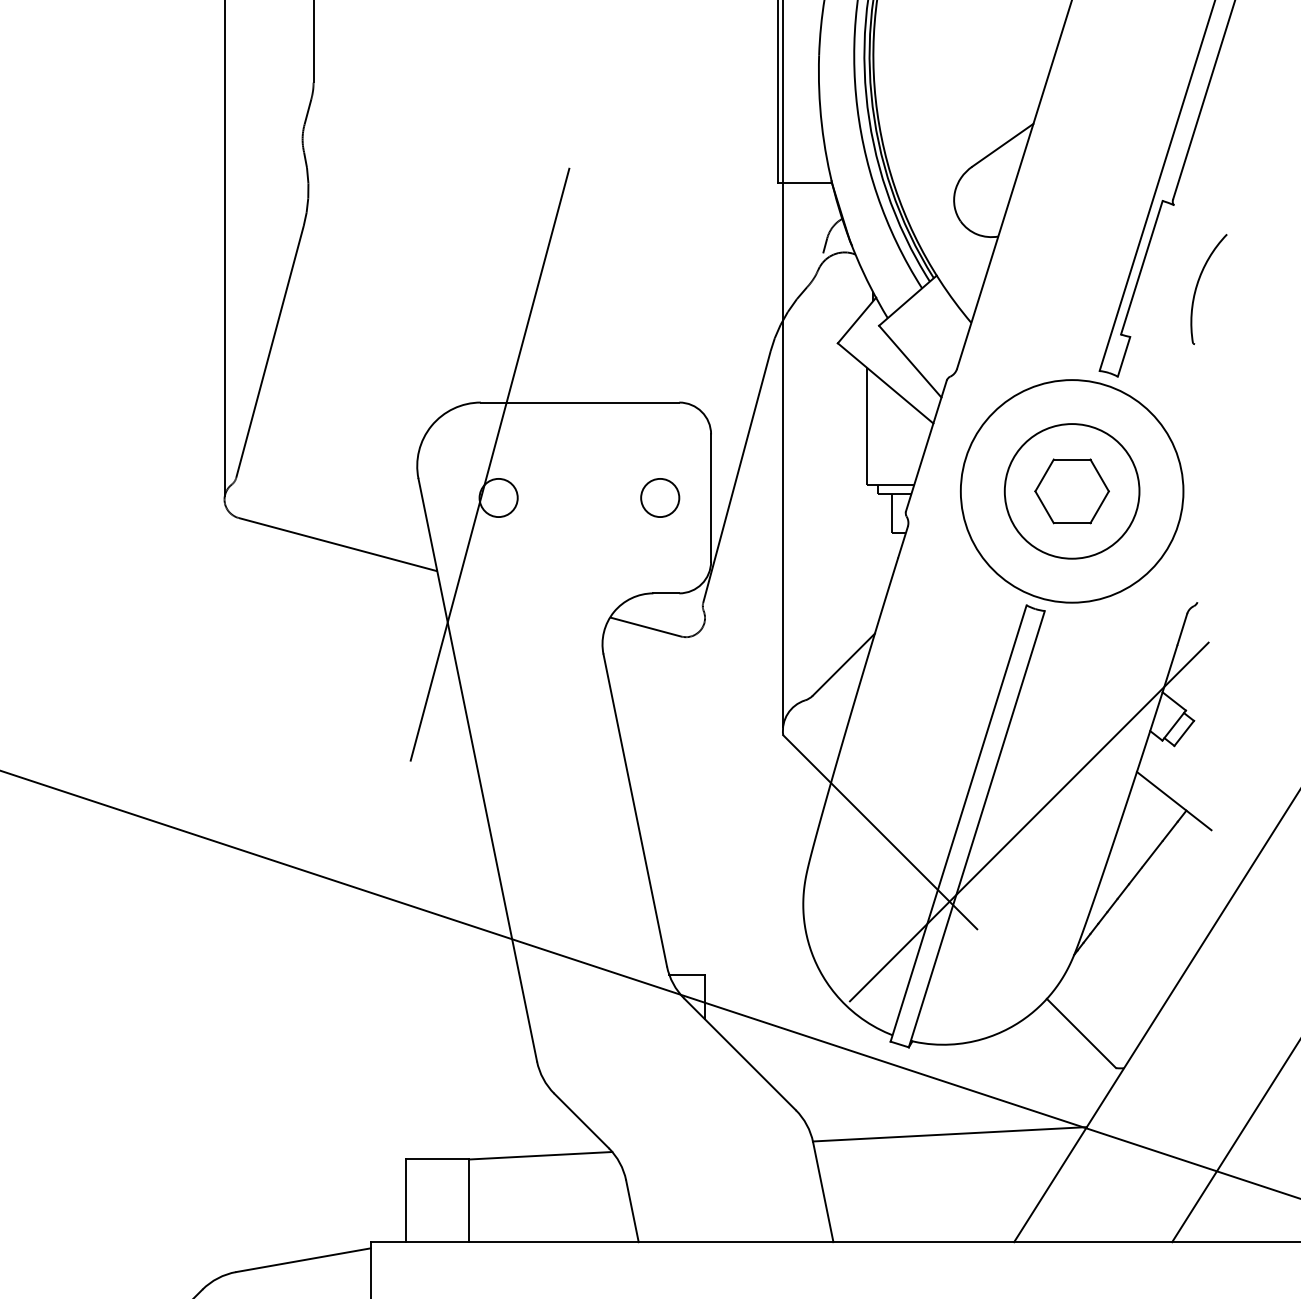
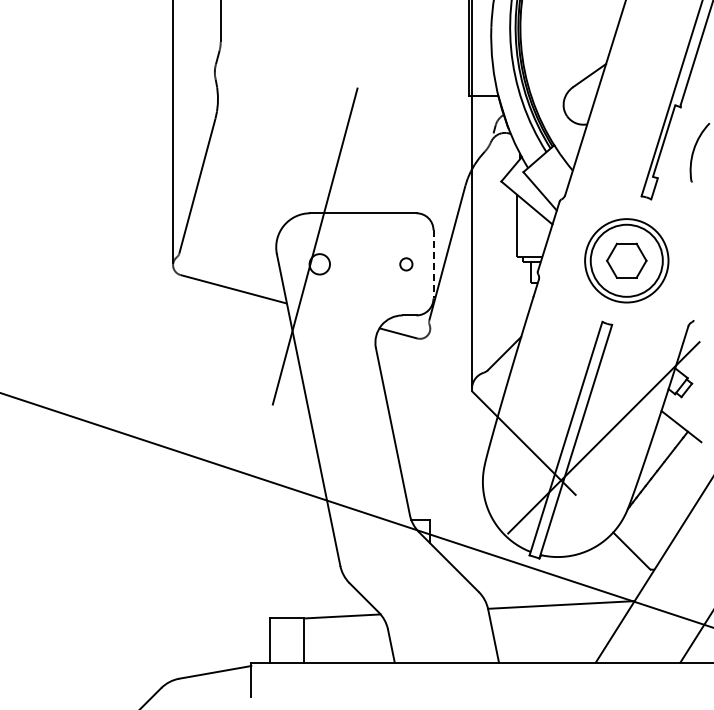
circle: (1071, 490) -> (626, 260), size x0.7
circle: (660, 498) -> (406, 264), size x0.6
line: (711, 498) -> (433, 264), solid -> dashed

